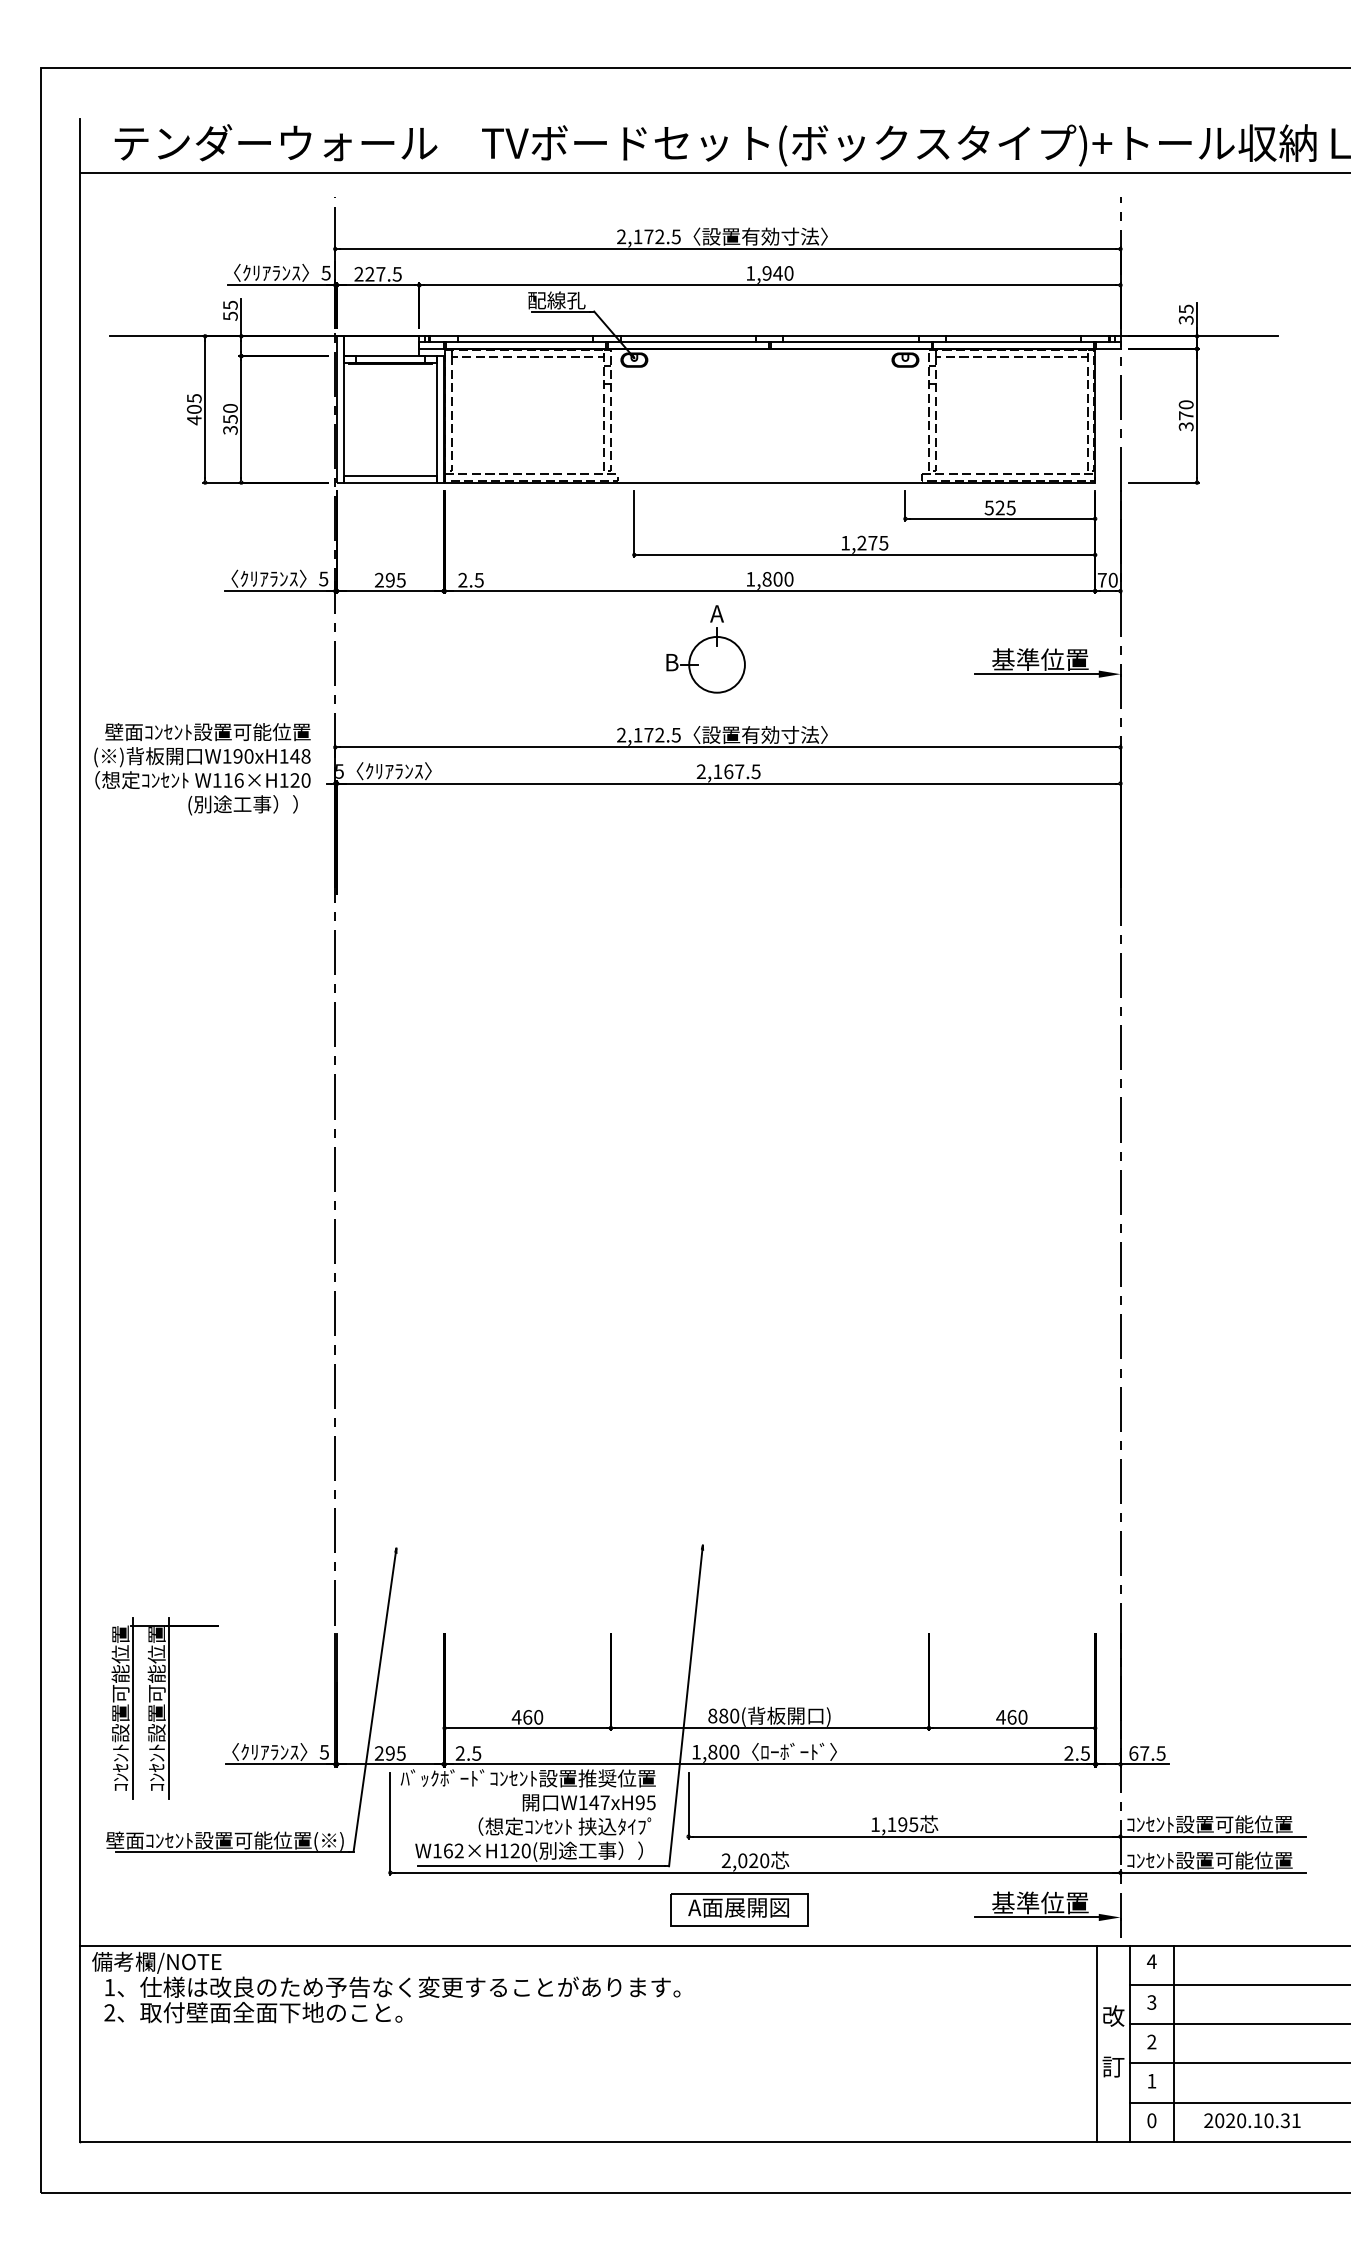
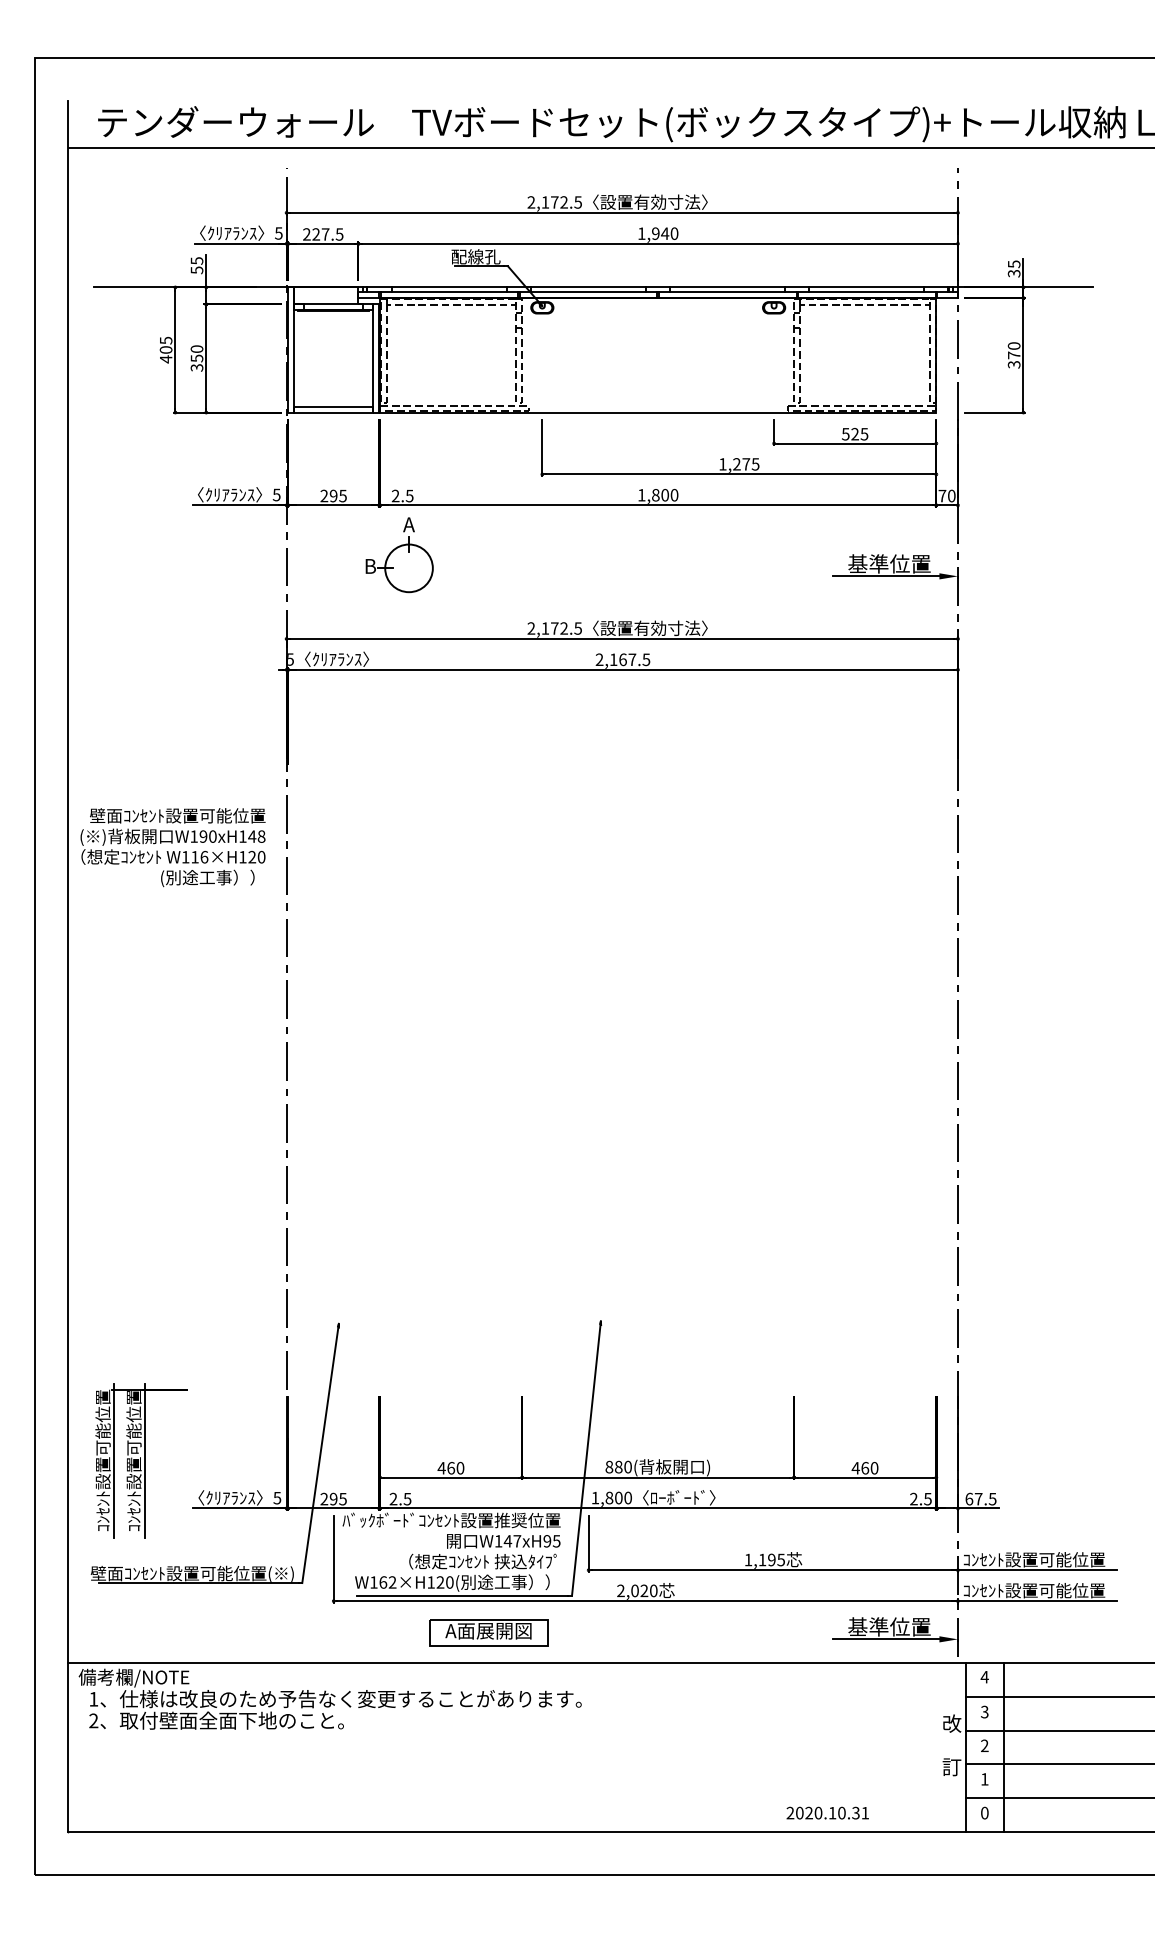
part: (705, 649) -> (399, 555), moved
text: (201, 769) -> (172, 847), moved
part: (738, 1909) -> (488, 1632), moved
line: (1096, 2043) -> (937, 1747), removed
text: (1252, 2119) -> (827, 1812), moved

